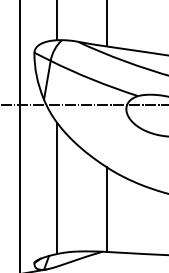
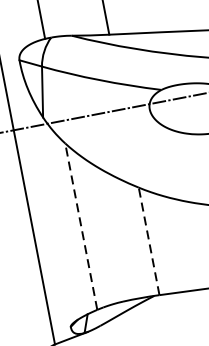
line: (57, 188) -> (81, 226), solid -> dashed
line: (106, 209) -> (149, 241), solid -> dashed

